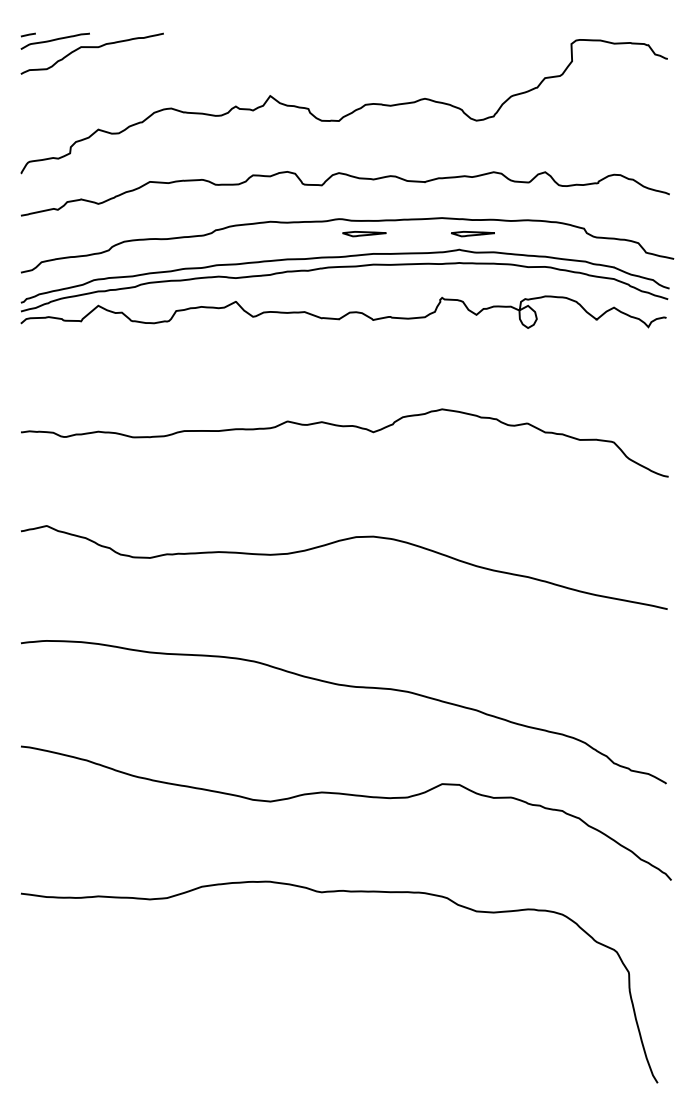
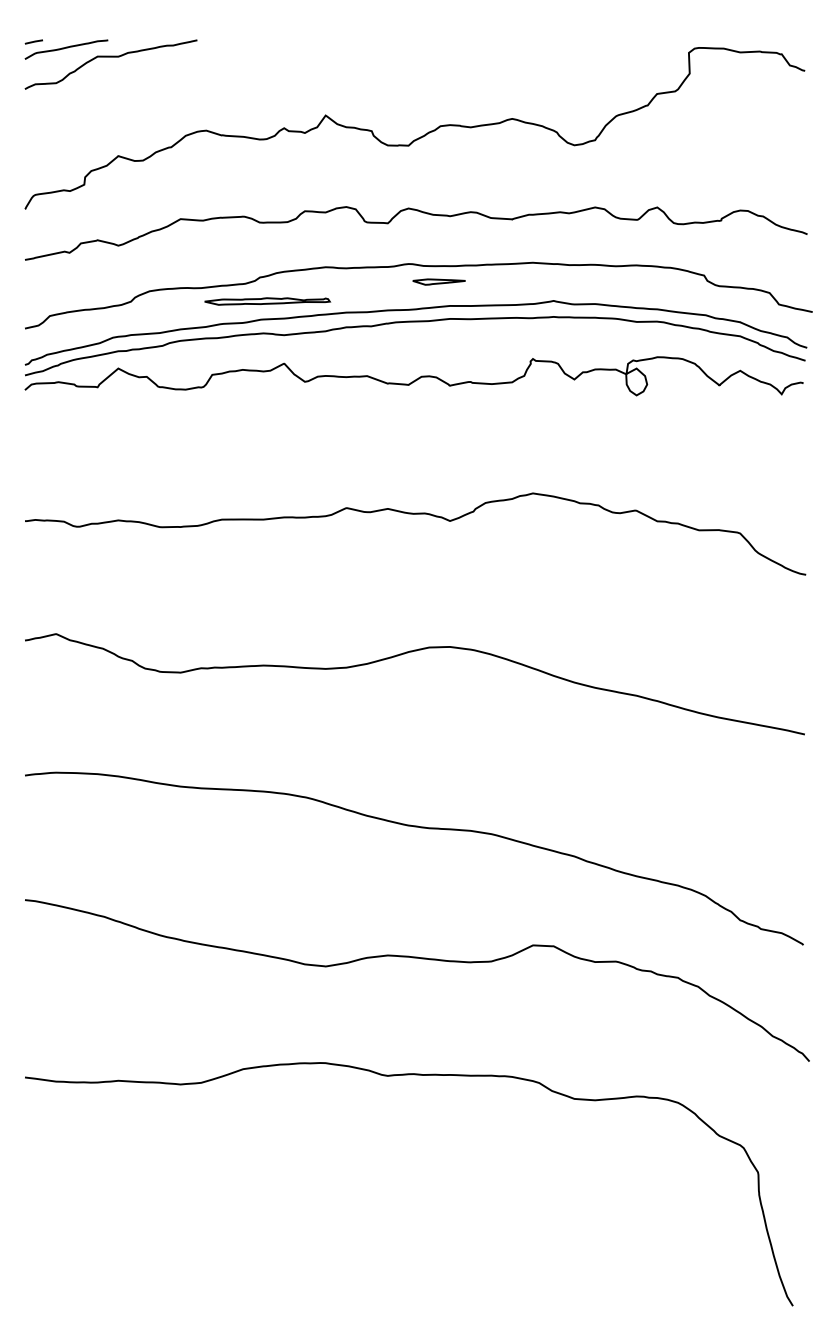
part: (472, 233) -> (569, 281), removed
part: (222, 250) -> (267, 301), added

